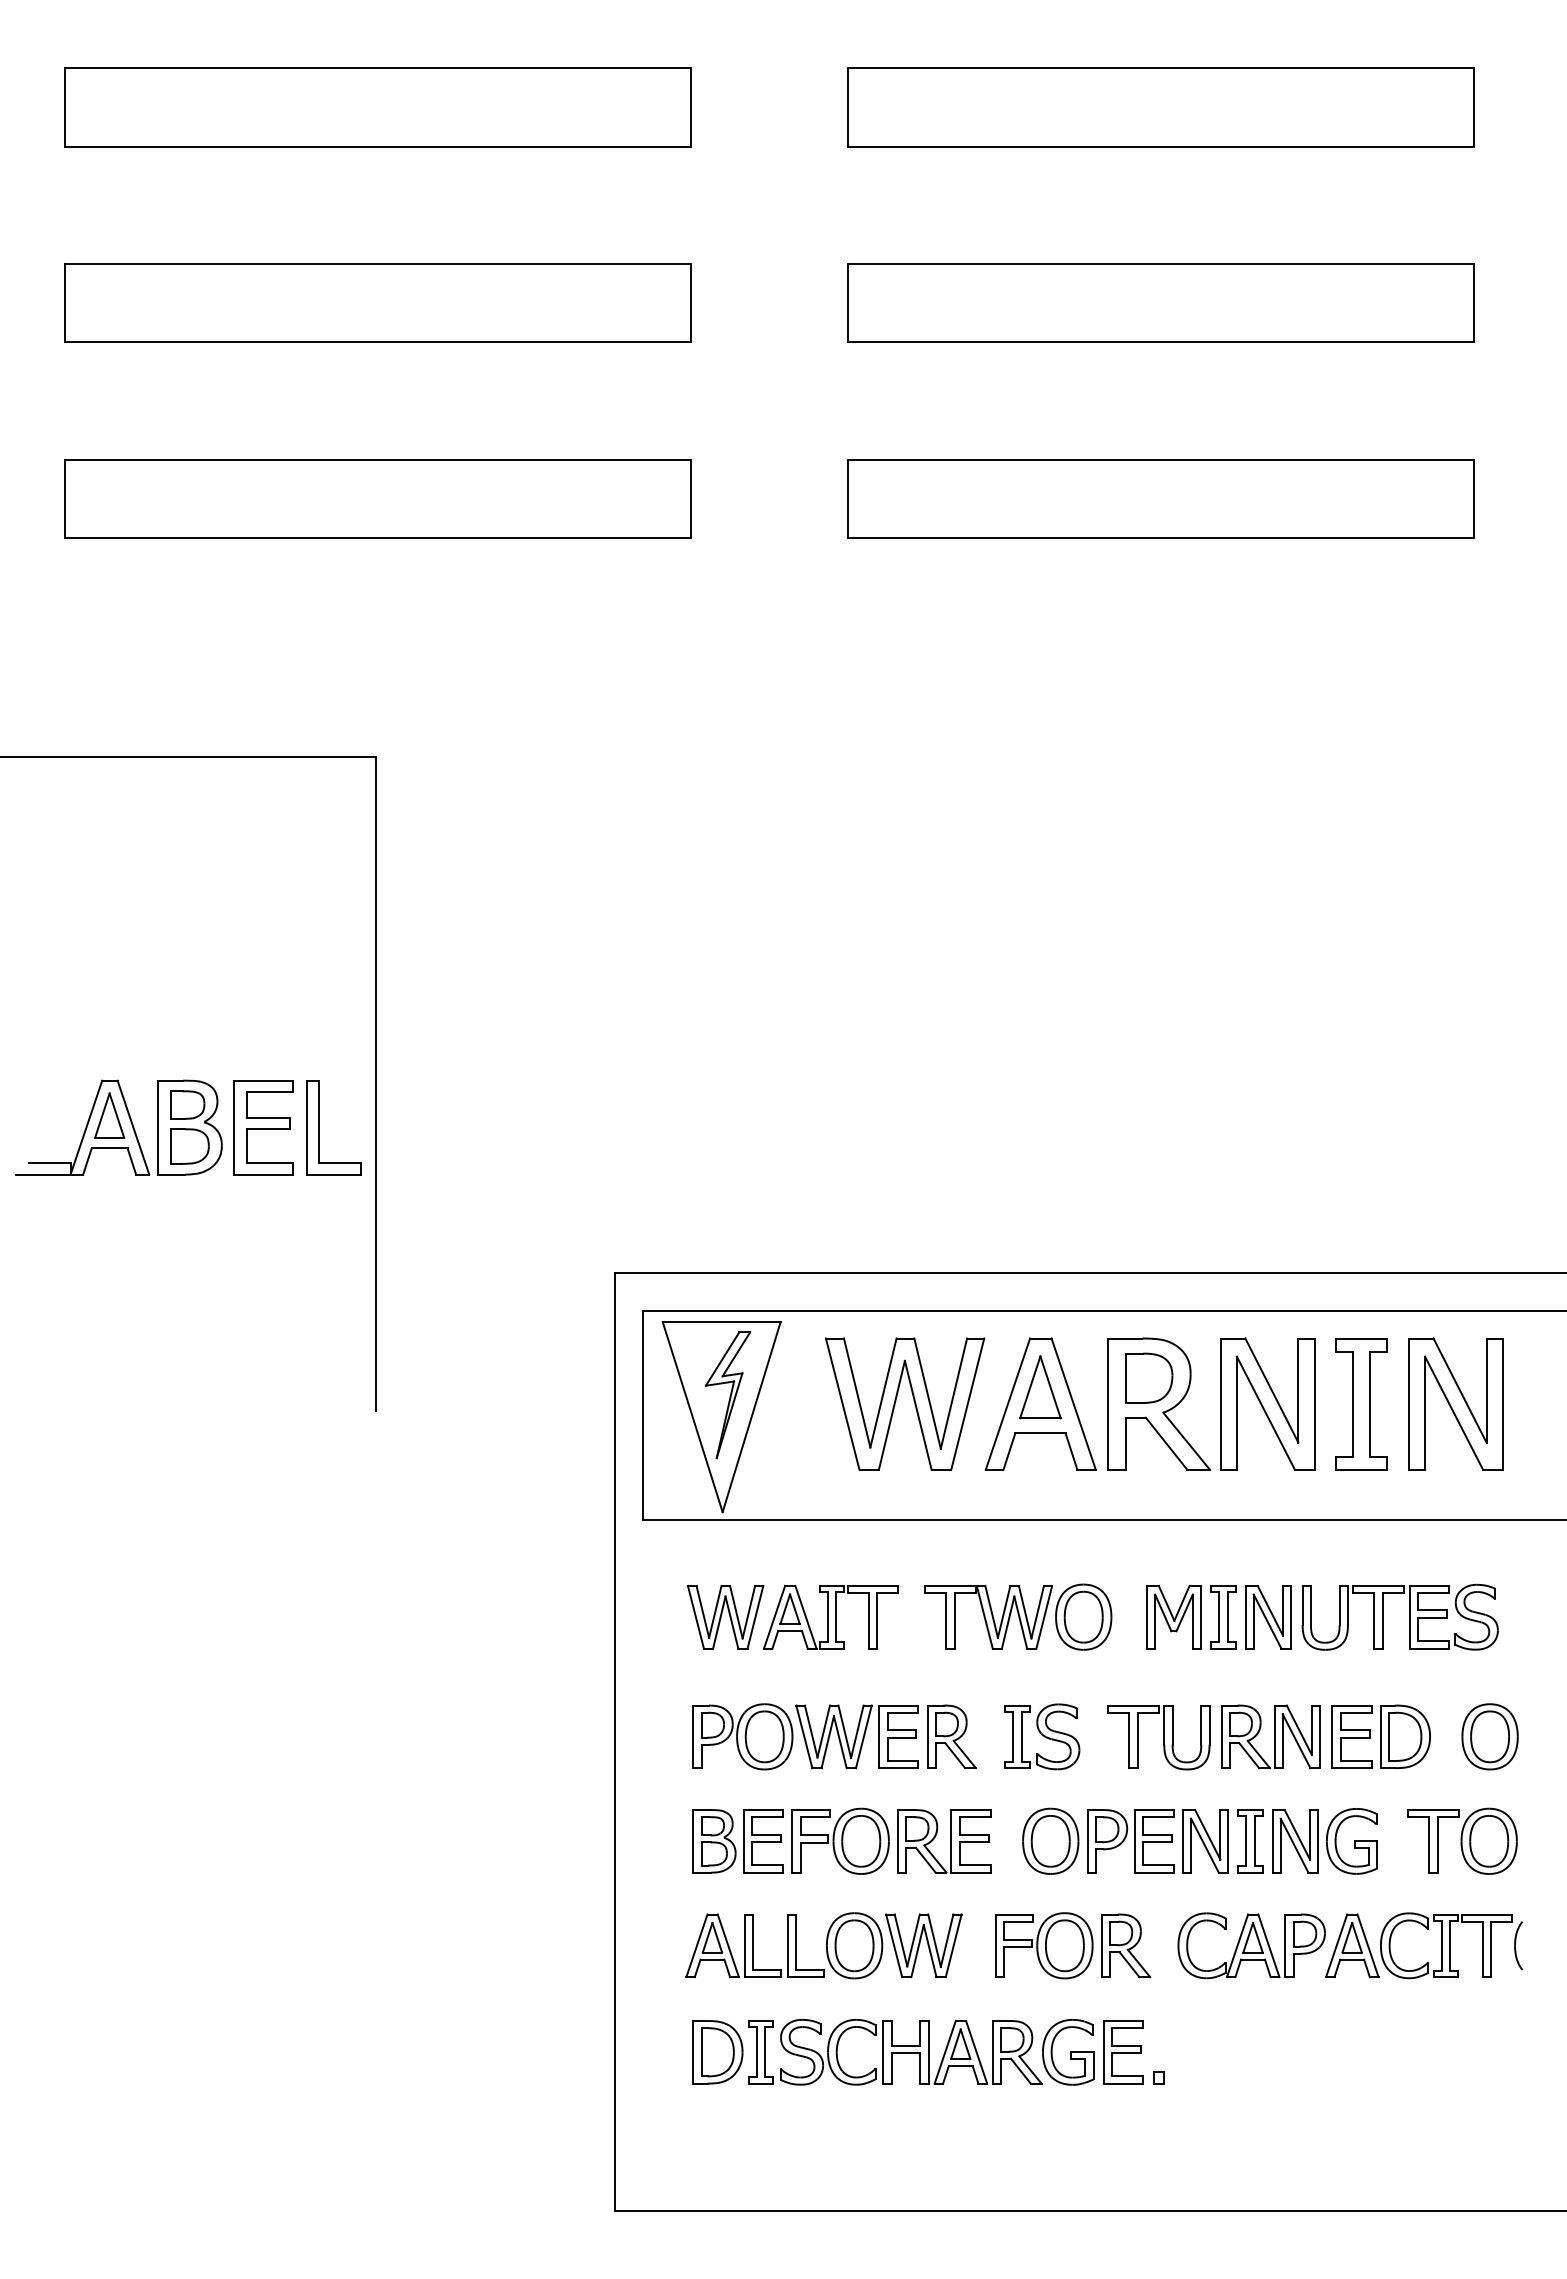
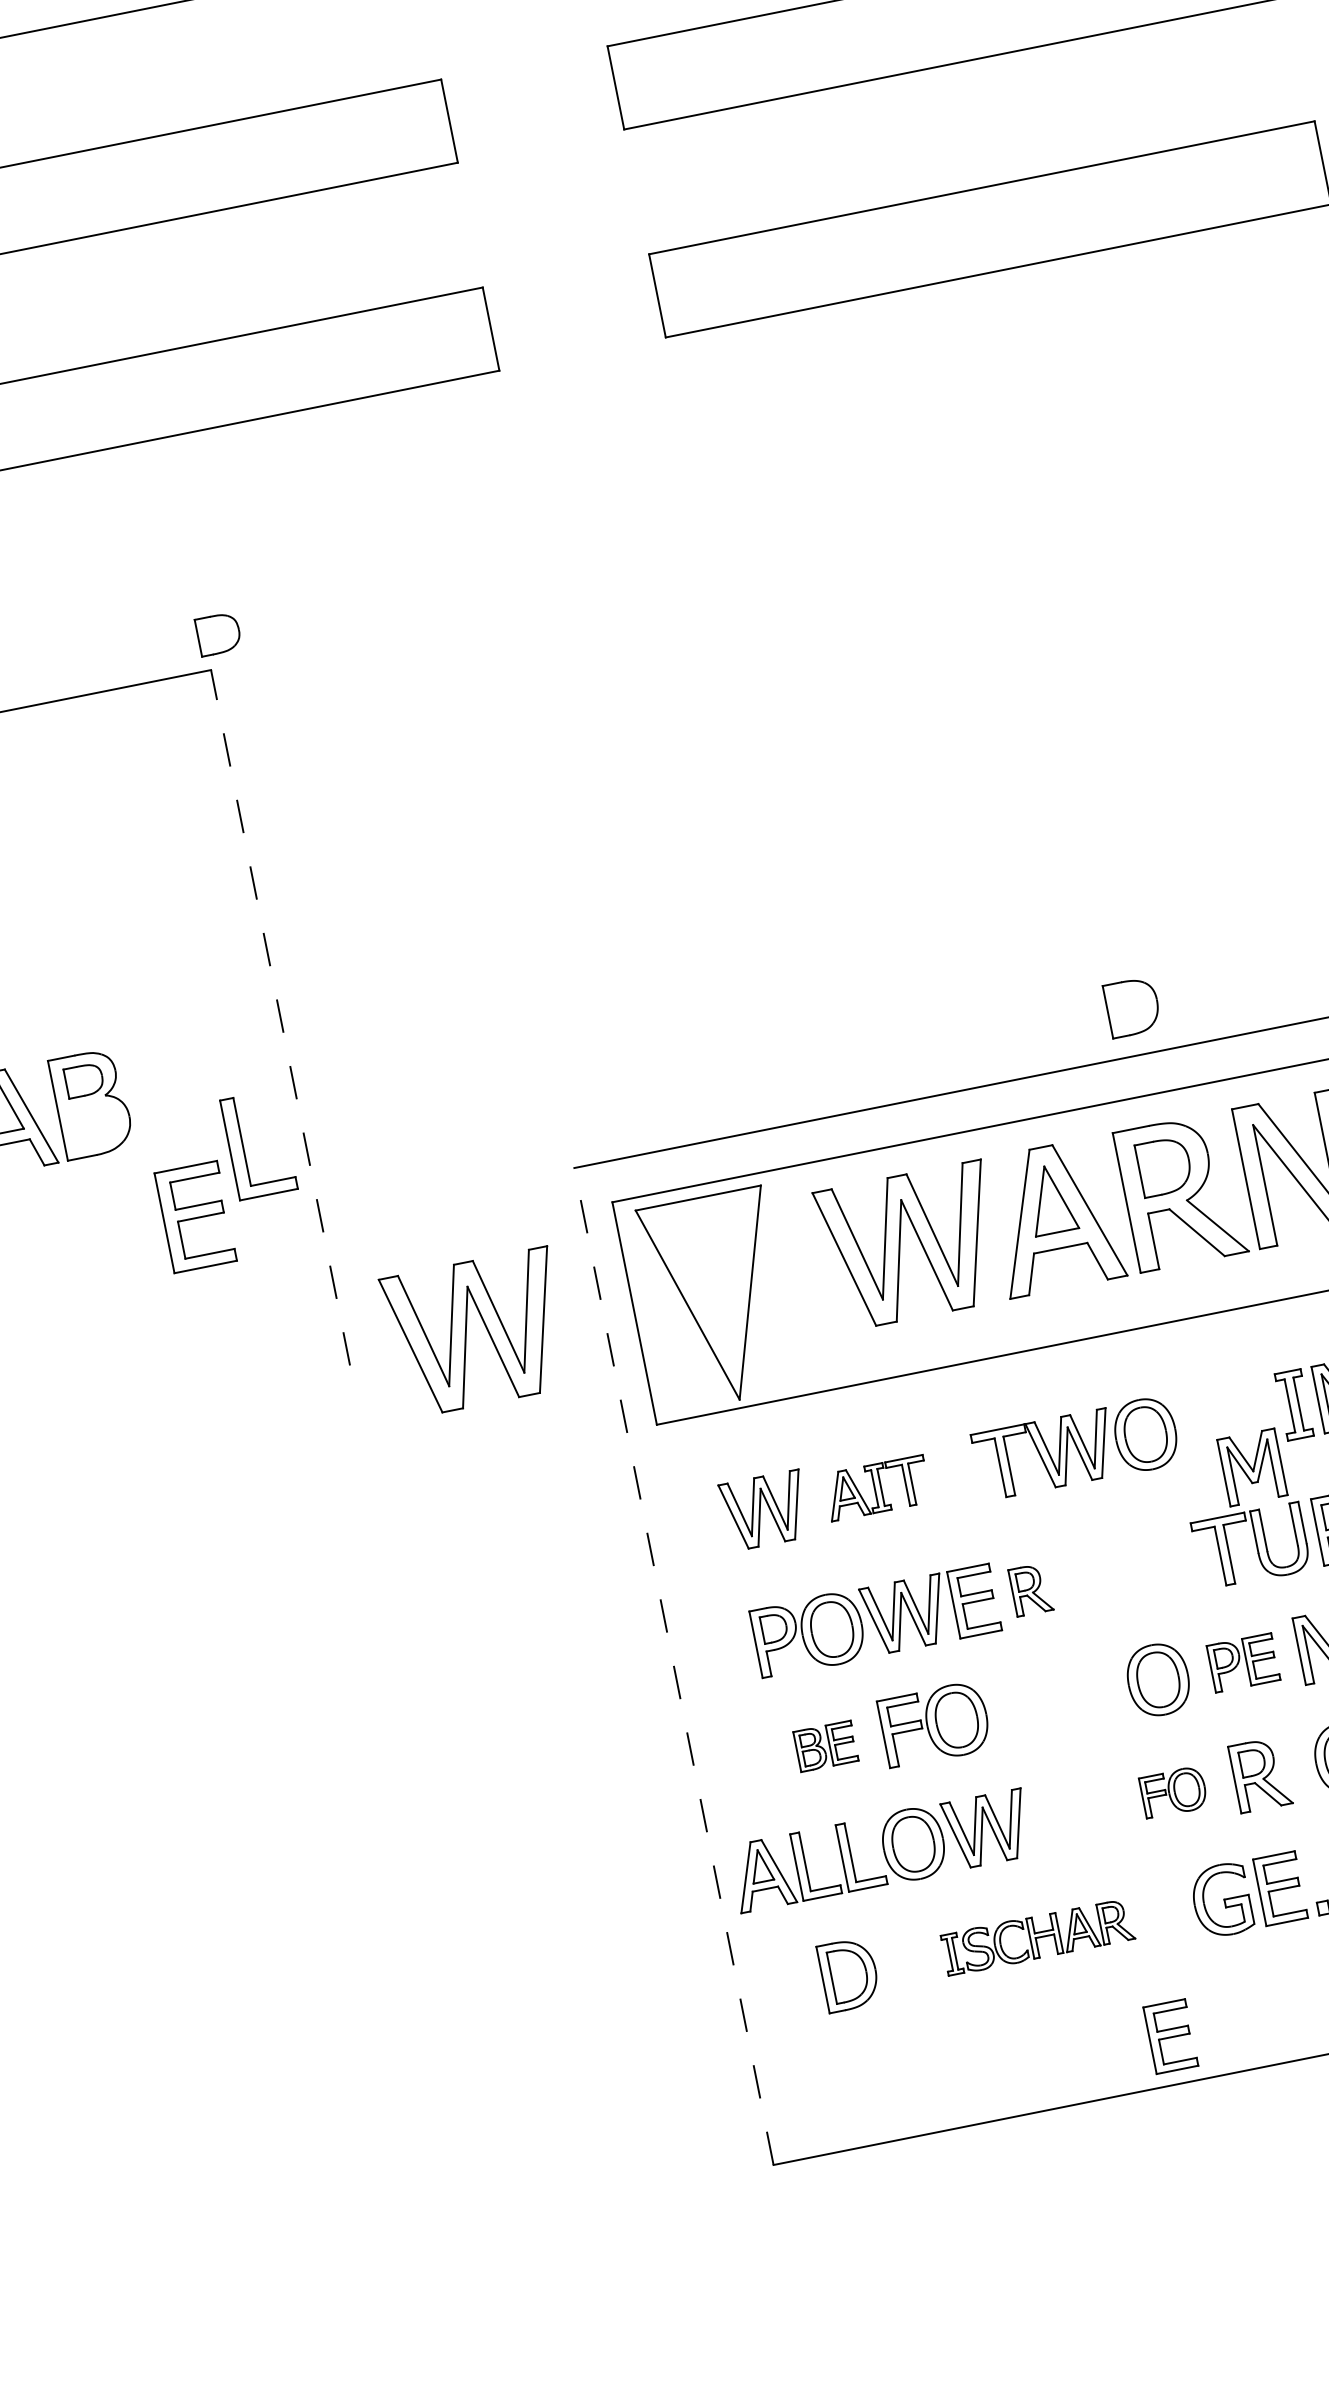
line: (376, 1083) -> (280, 1017), solid -> dashed
part: (263, 1127) -> (195, 1216), moved
part: (319, 1127) -> (243, 1147), moved
part: (189, 1146) -> (218, 634), moved
part: (1149, 1227) -> (1132, 1006), added
part: (727, 1395) -> (720, 1274), removed
part: (505, 1401) -> (485, 1328), added
part: (830, 1616) -> (876, 1487), size x0.7
part: (1173, 1616) -> (1251, 1466), moved
part: (951, 1736) -> (1030, 1589), size x0.7
part: (1042, 1736) -> (1127, 1570), removed
line: (615, 1741) -> (674, 1666), solid -> dashed
part: (737, 1841) -> (825, 1746), size x0.6
part: (944, 1841) -> (1045, 1702), removed
part: (1130, 1841) -> (1243, 1663), size x0.7
part: (823, 1945) -> (880, 1850), moved
part: (1044, 1945) -> (1173, 1791), size x0.6
part: (895, 2052) -> (1038, 1937), size x0.6
part: (997, 2166) -> (1170, 2036), added

